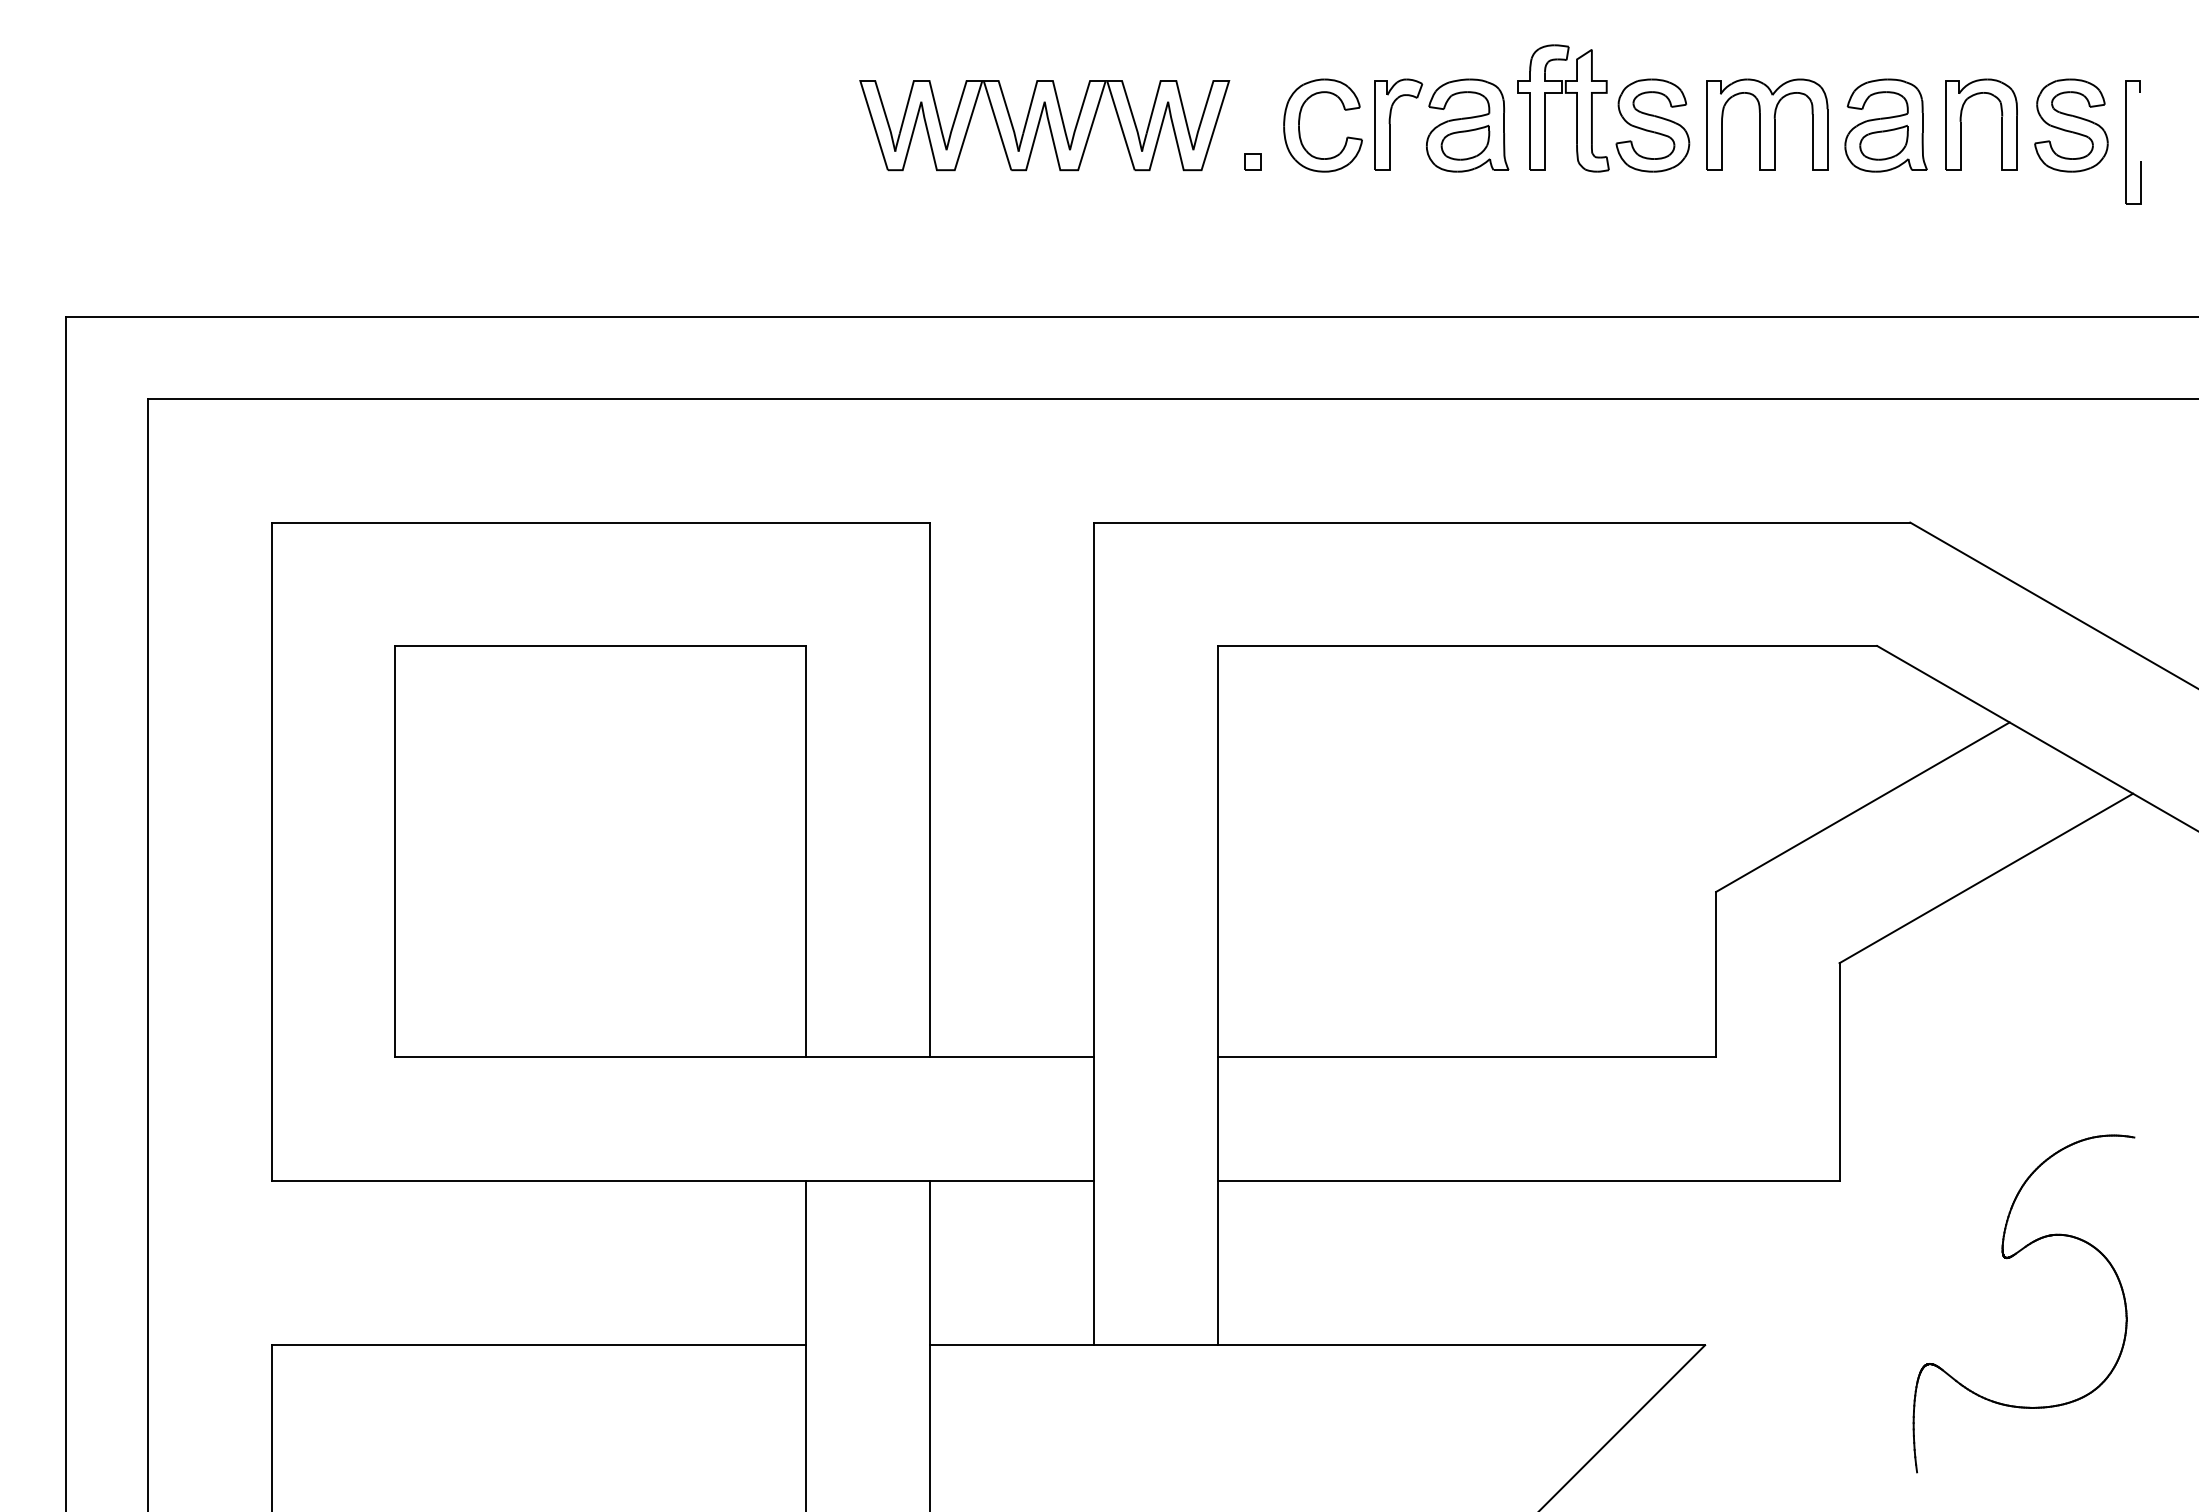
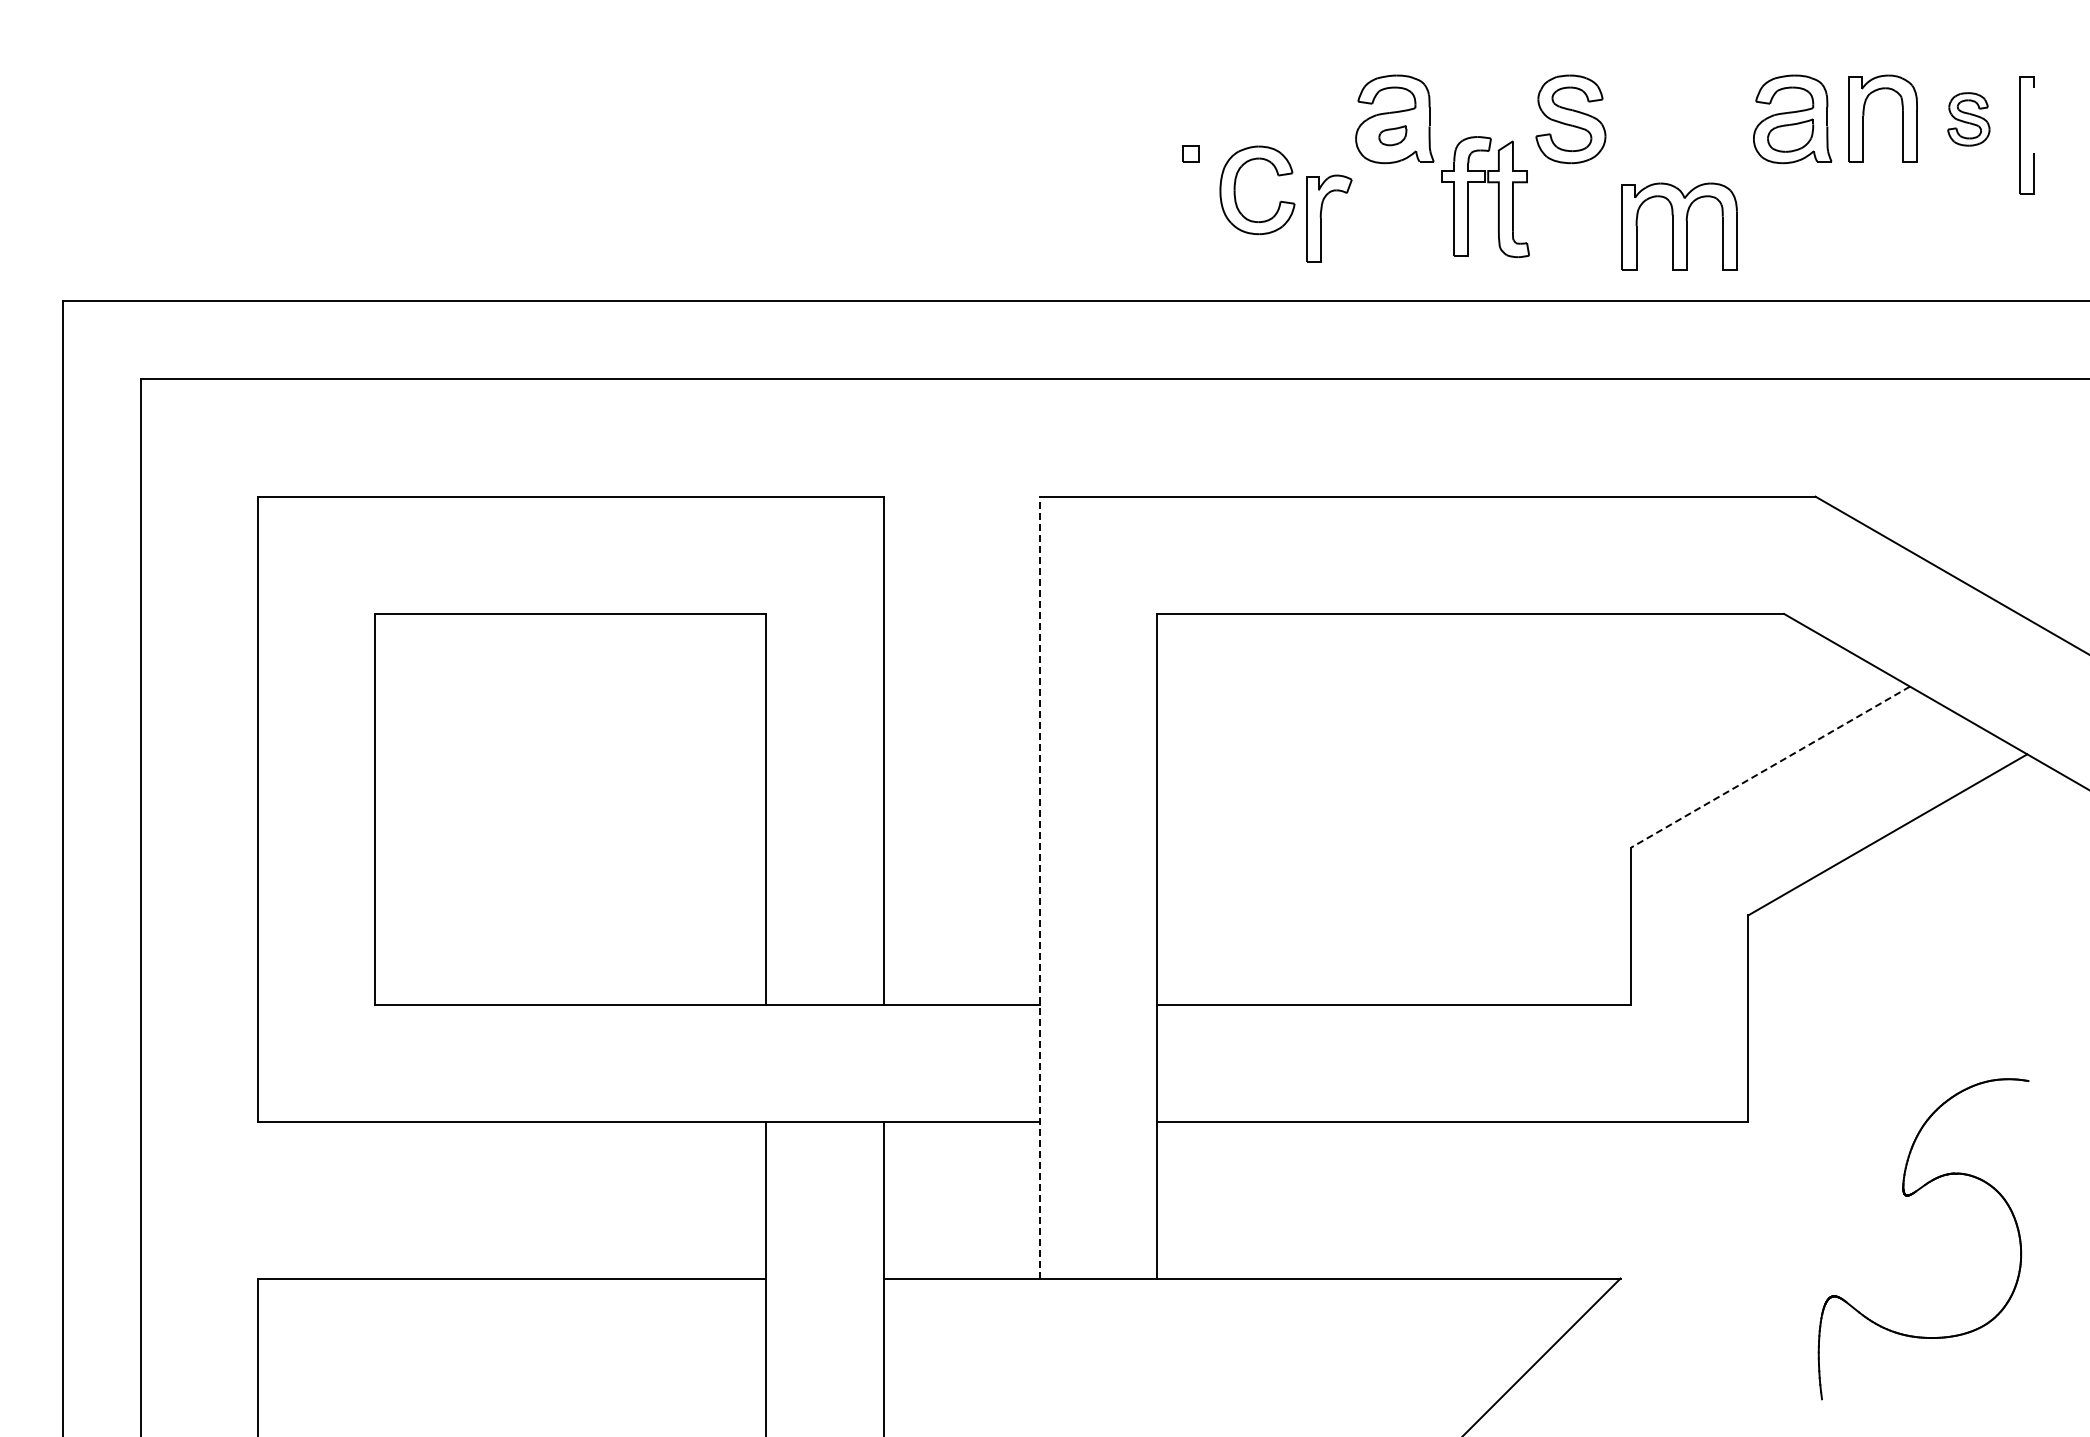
part: (1576, 108) -> (1498, 197), moved
part: (1390, 124) -> (1321, 218), moved
part: (1767, 124) -> (1679, 226), moved
part: (1044, 125) -> (992, 119), removed
part: (1299, 125) -> (1235, 190), moved
part: (2071, 125) -> (1968, 119), size x0.6
part: (1465, 142) -> (1392, 135), size x0.6
line: (1862, 807) -> (1770, 767), solid -> dashed
line: (1094, 933) -> (1040, 887), solid -> dashed

